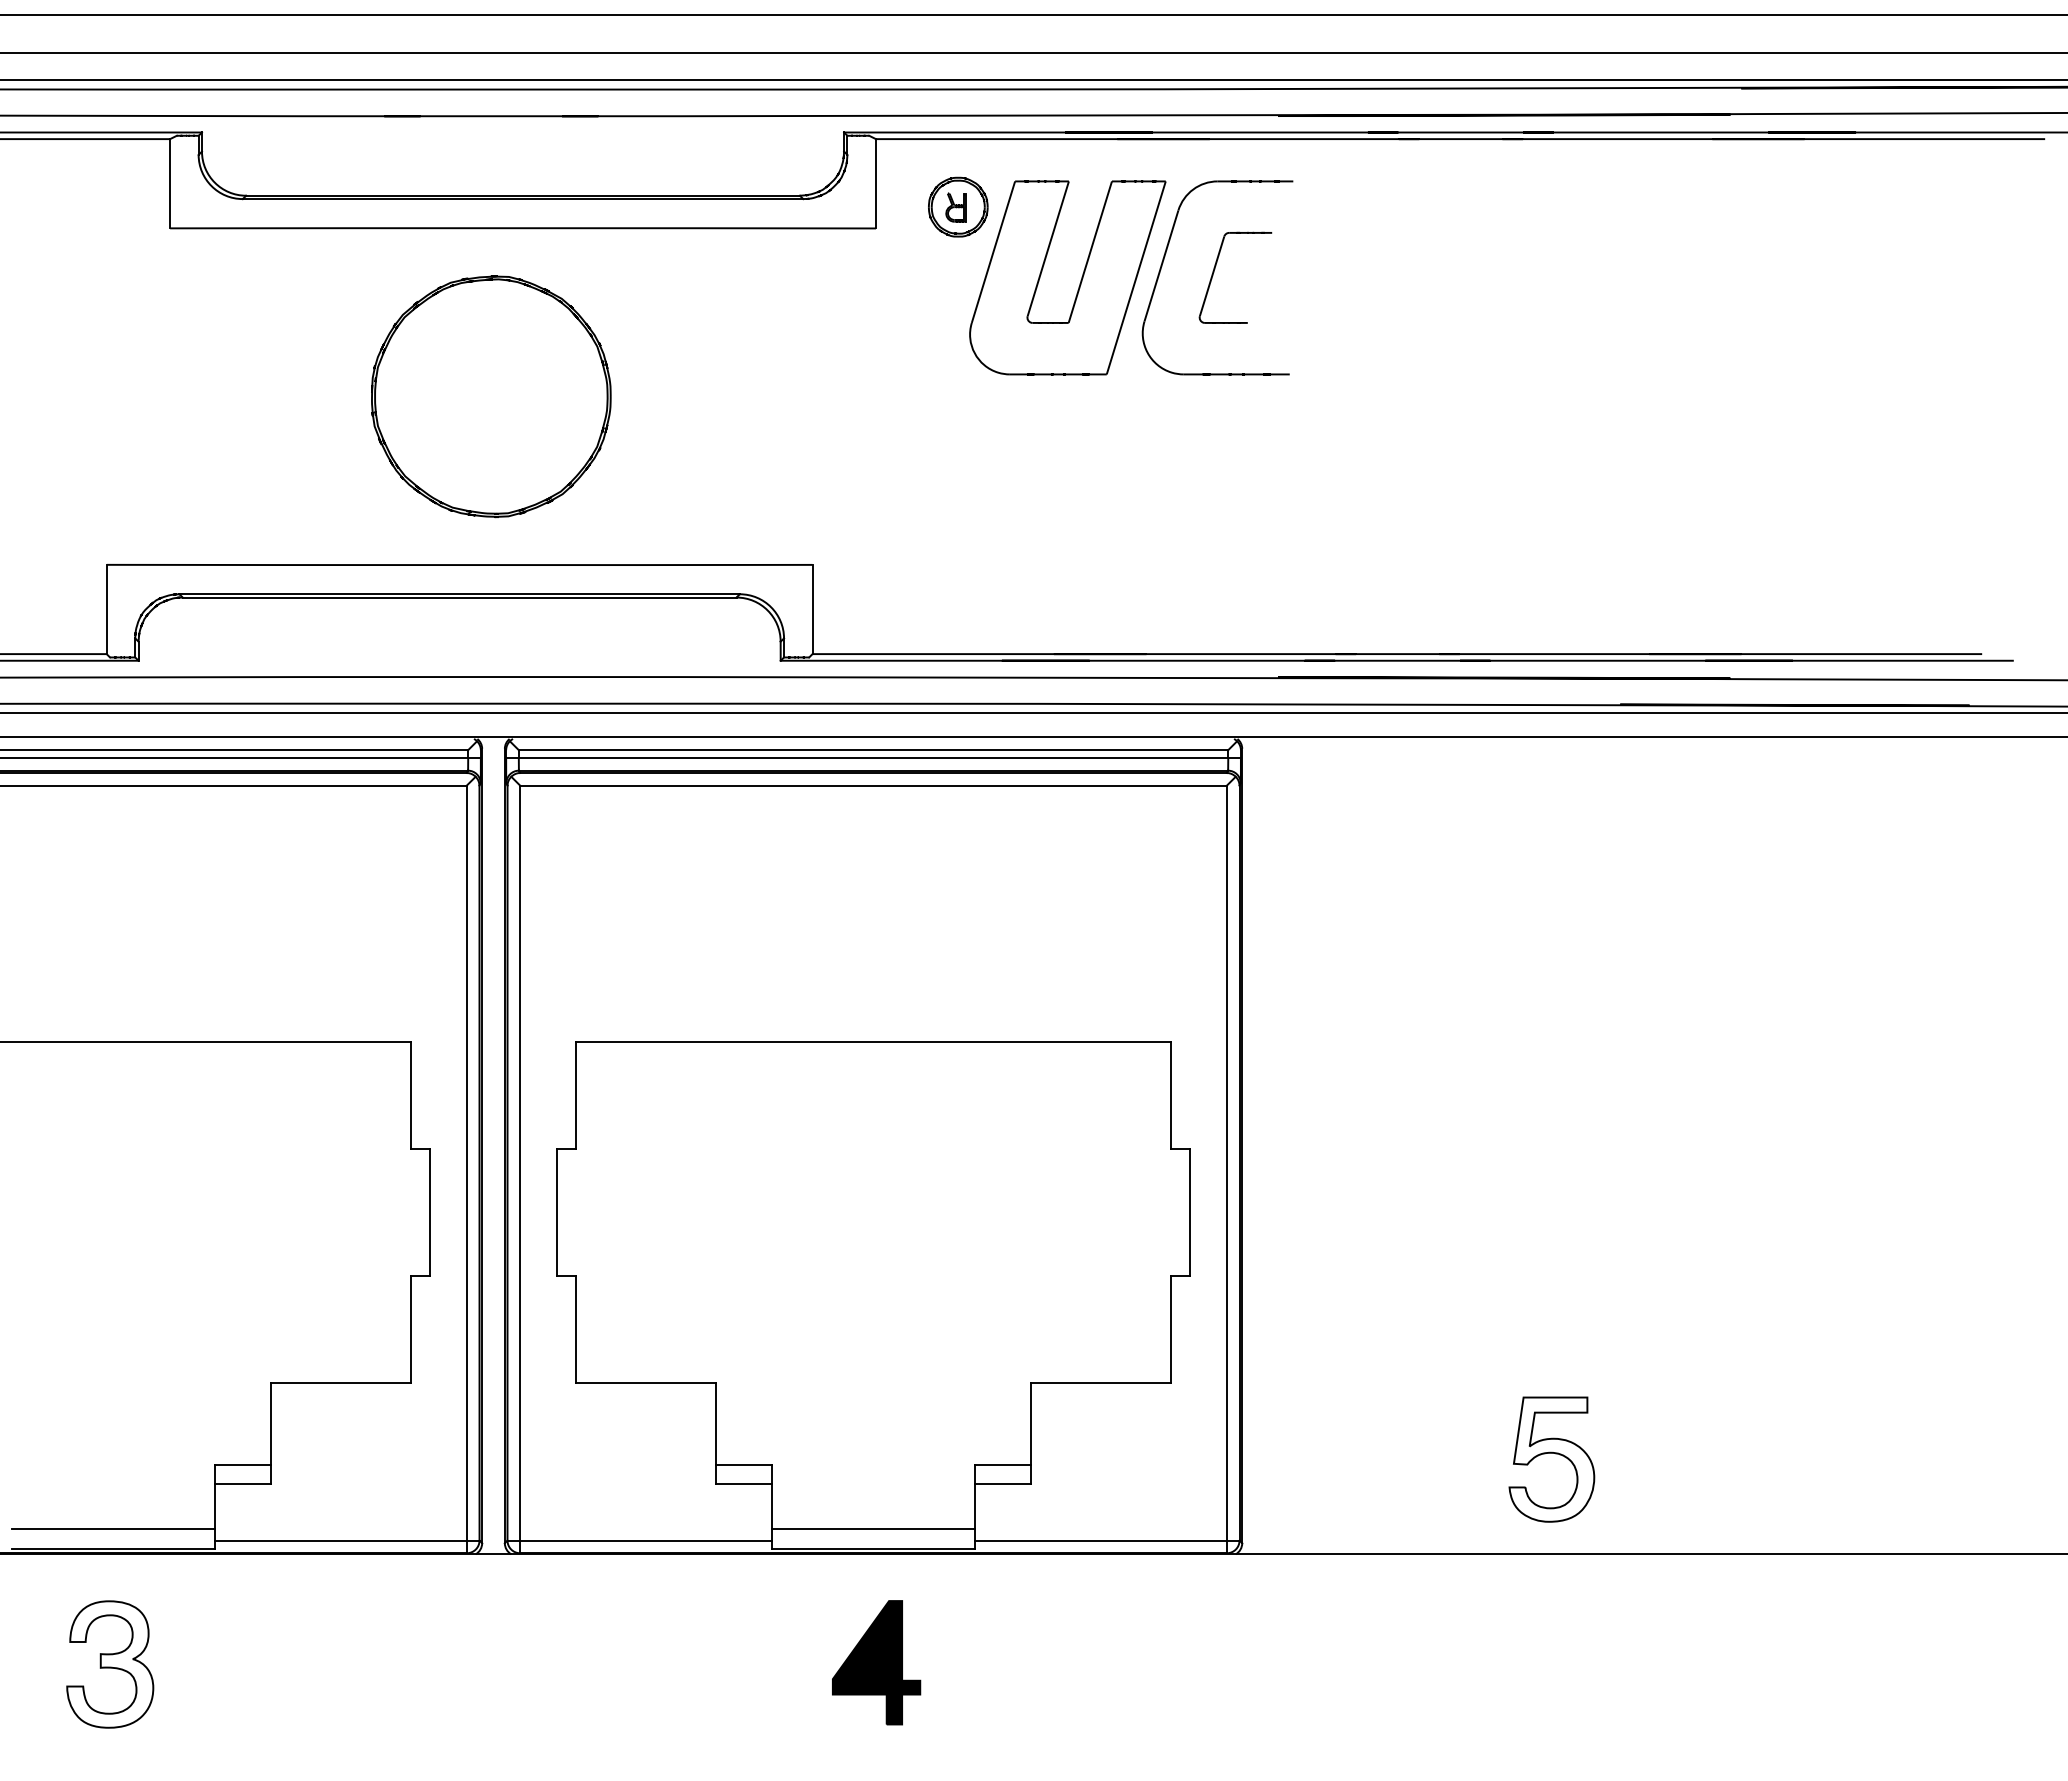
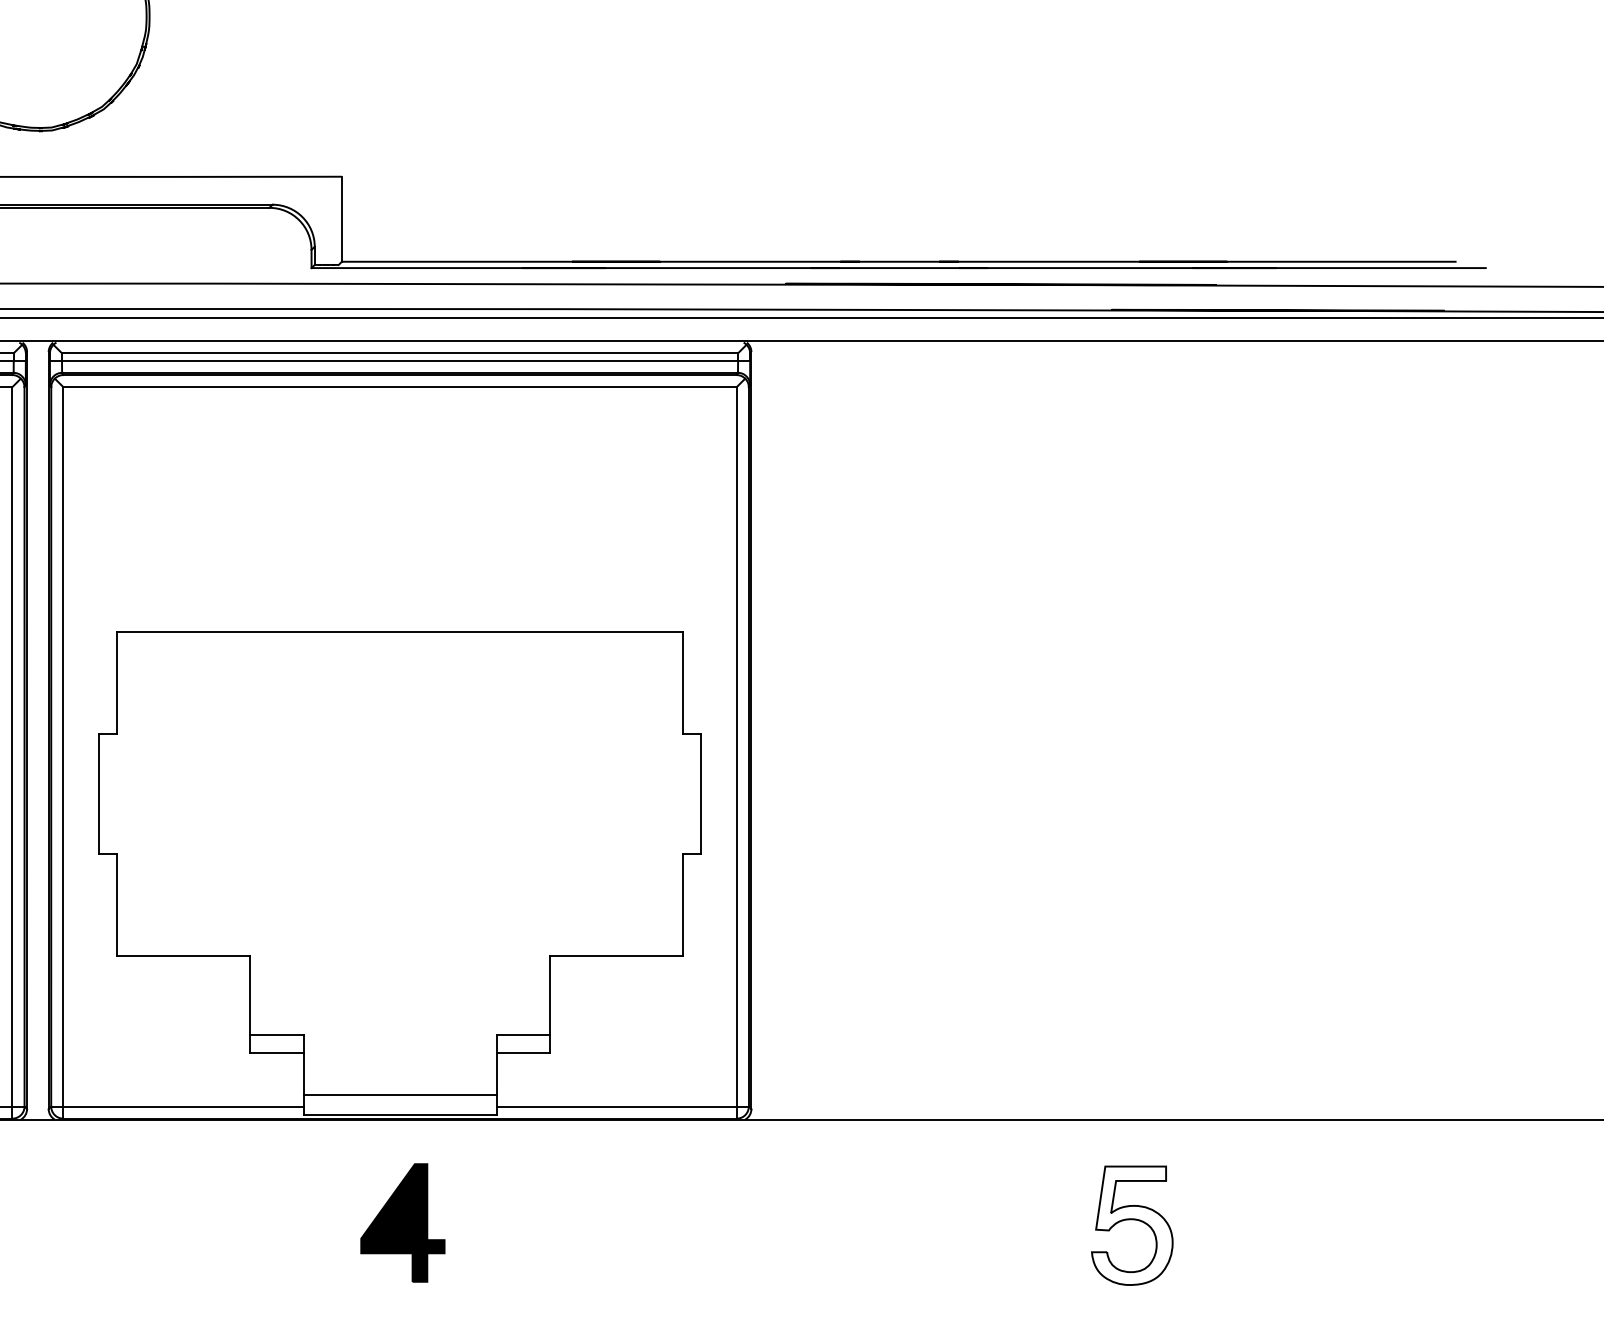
part: (1551, 1459) -> (1131, 1225), moved

